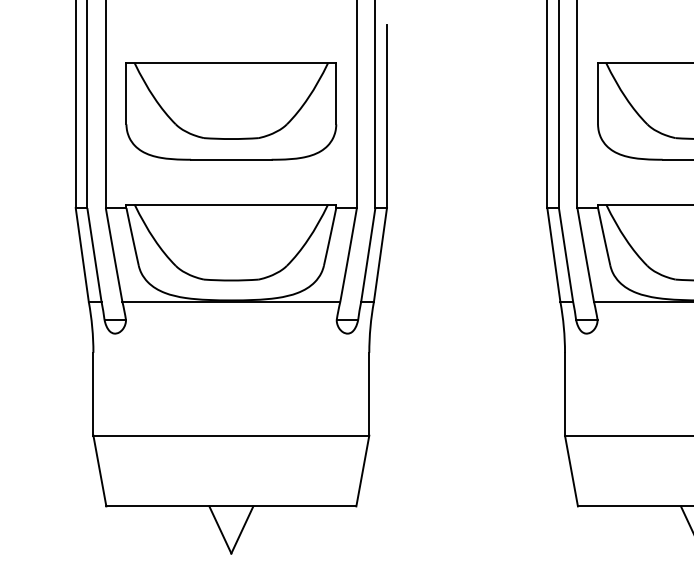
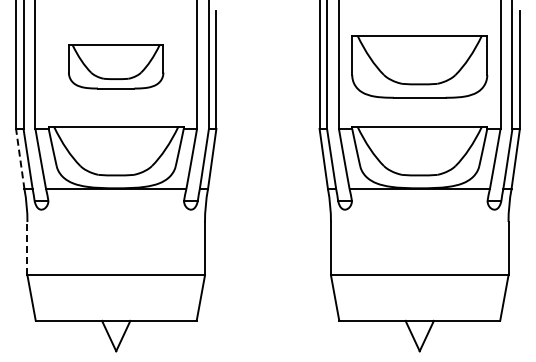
part: (230, 111) -> (115, 66), size x0.7
line: (82, 254) -> (20, 158), solid -> dashed
line: (93, 393) -> (27, 248), solid -> dashed

